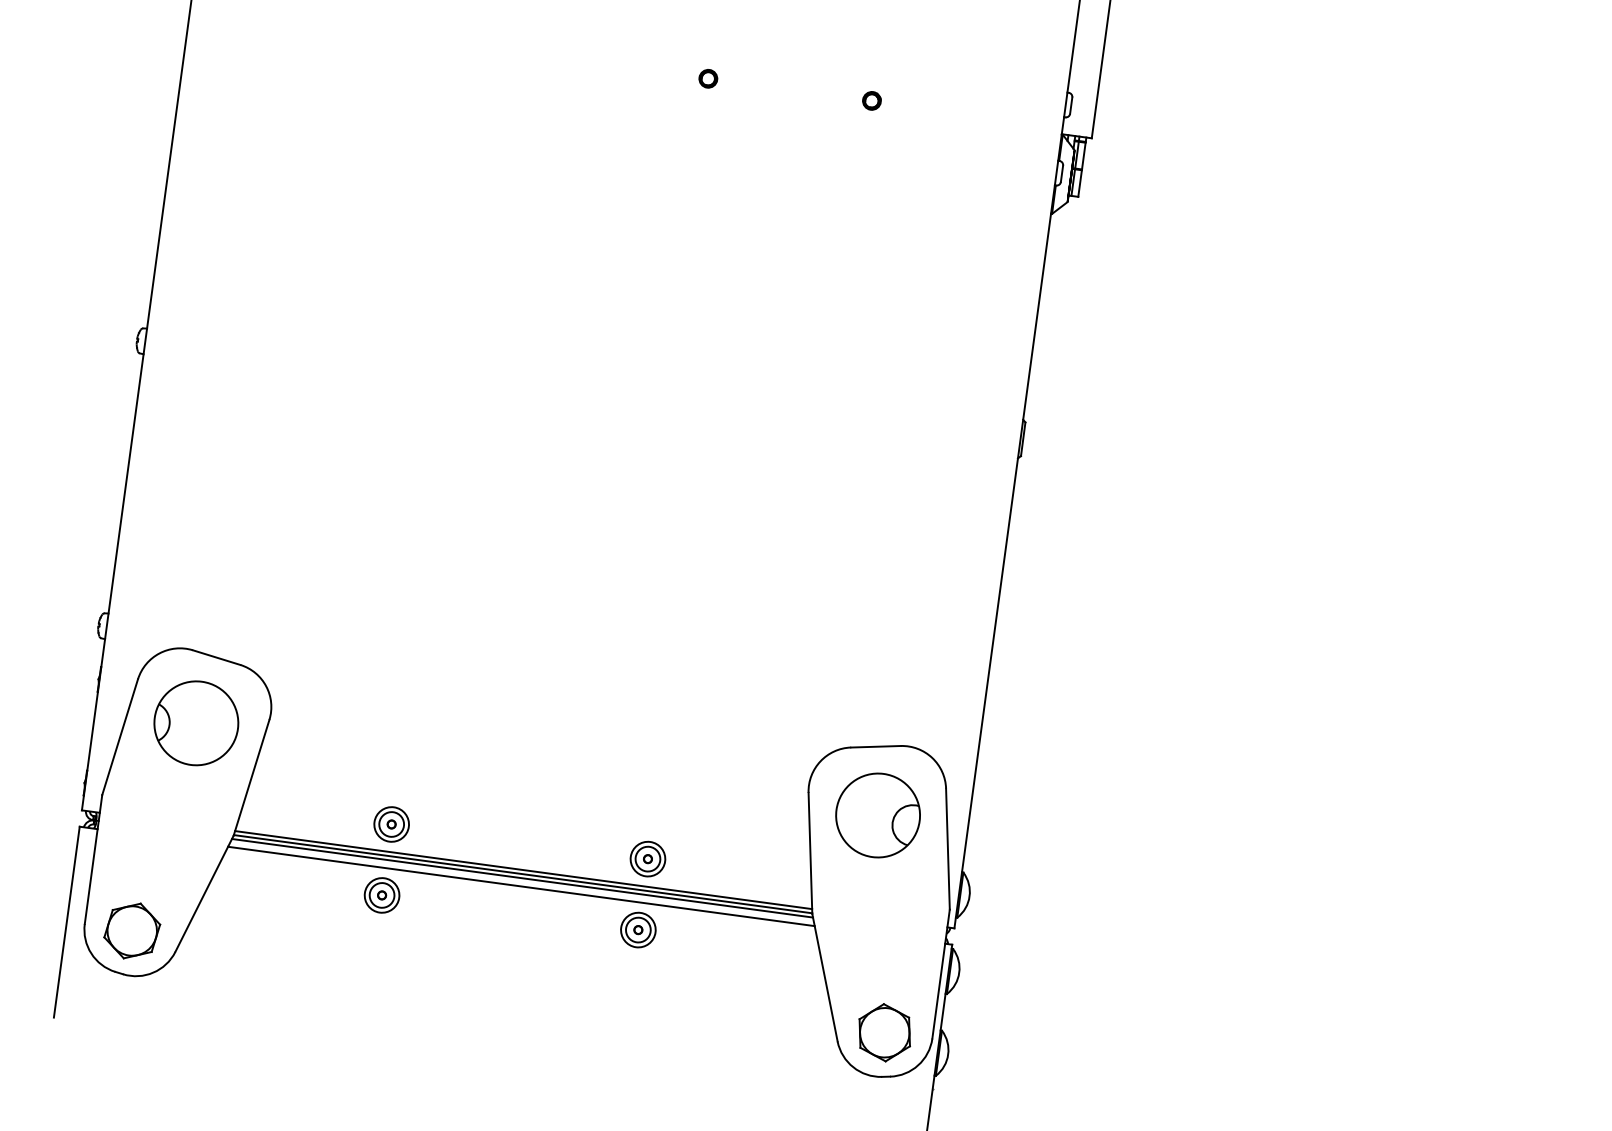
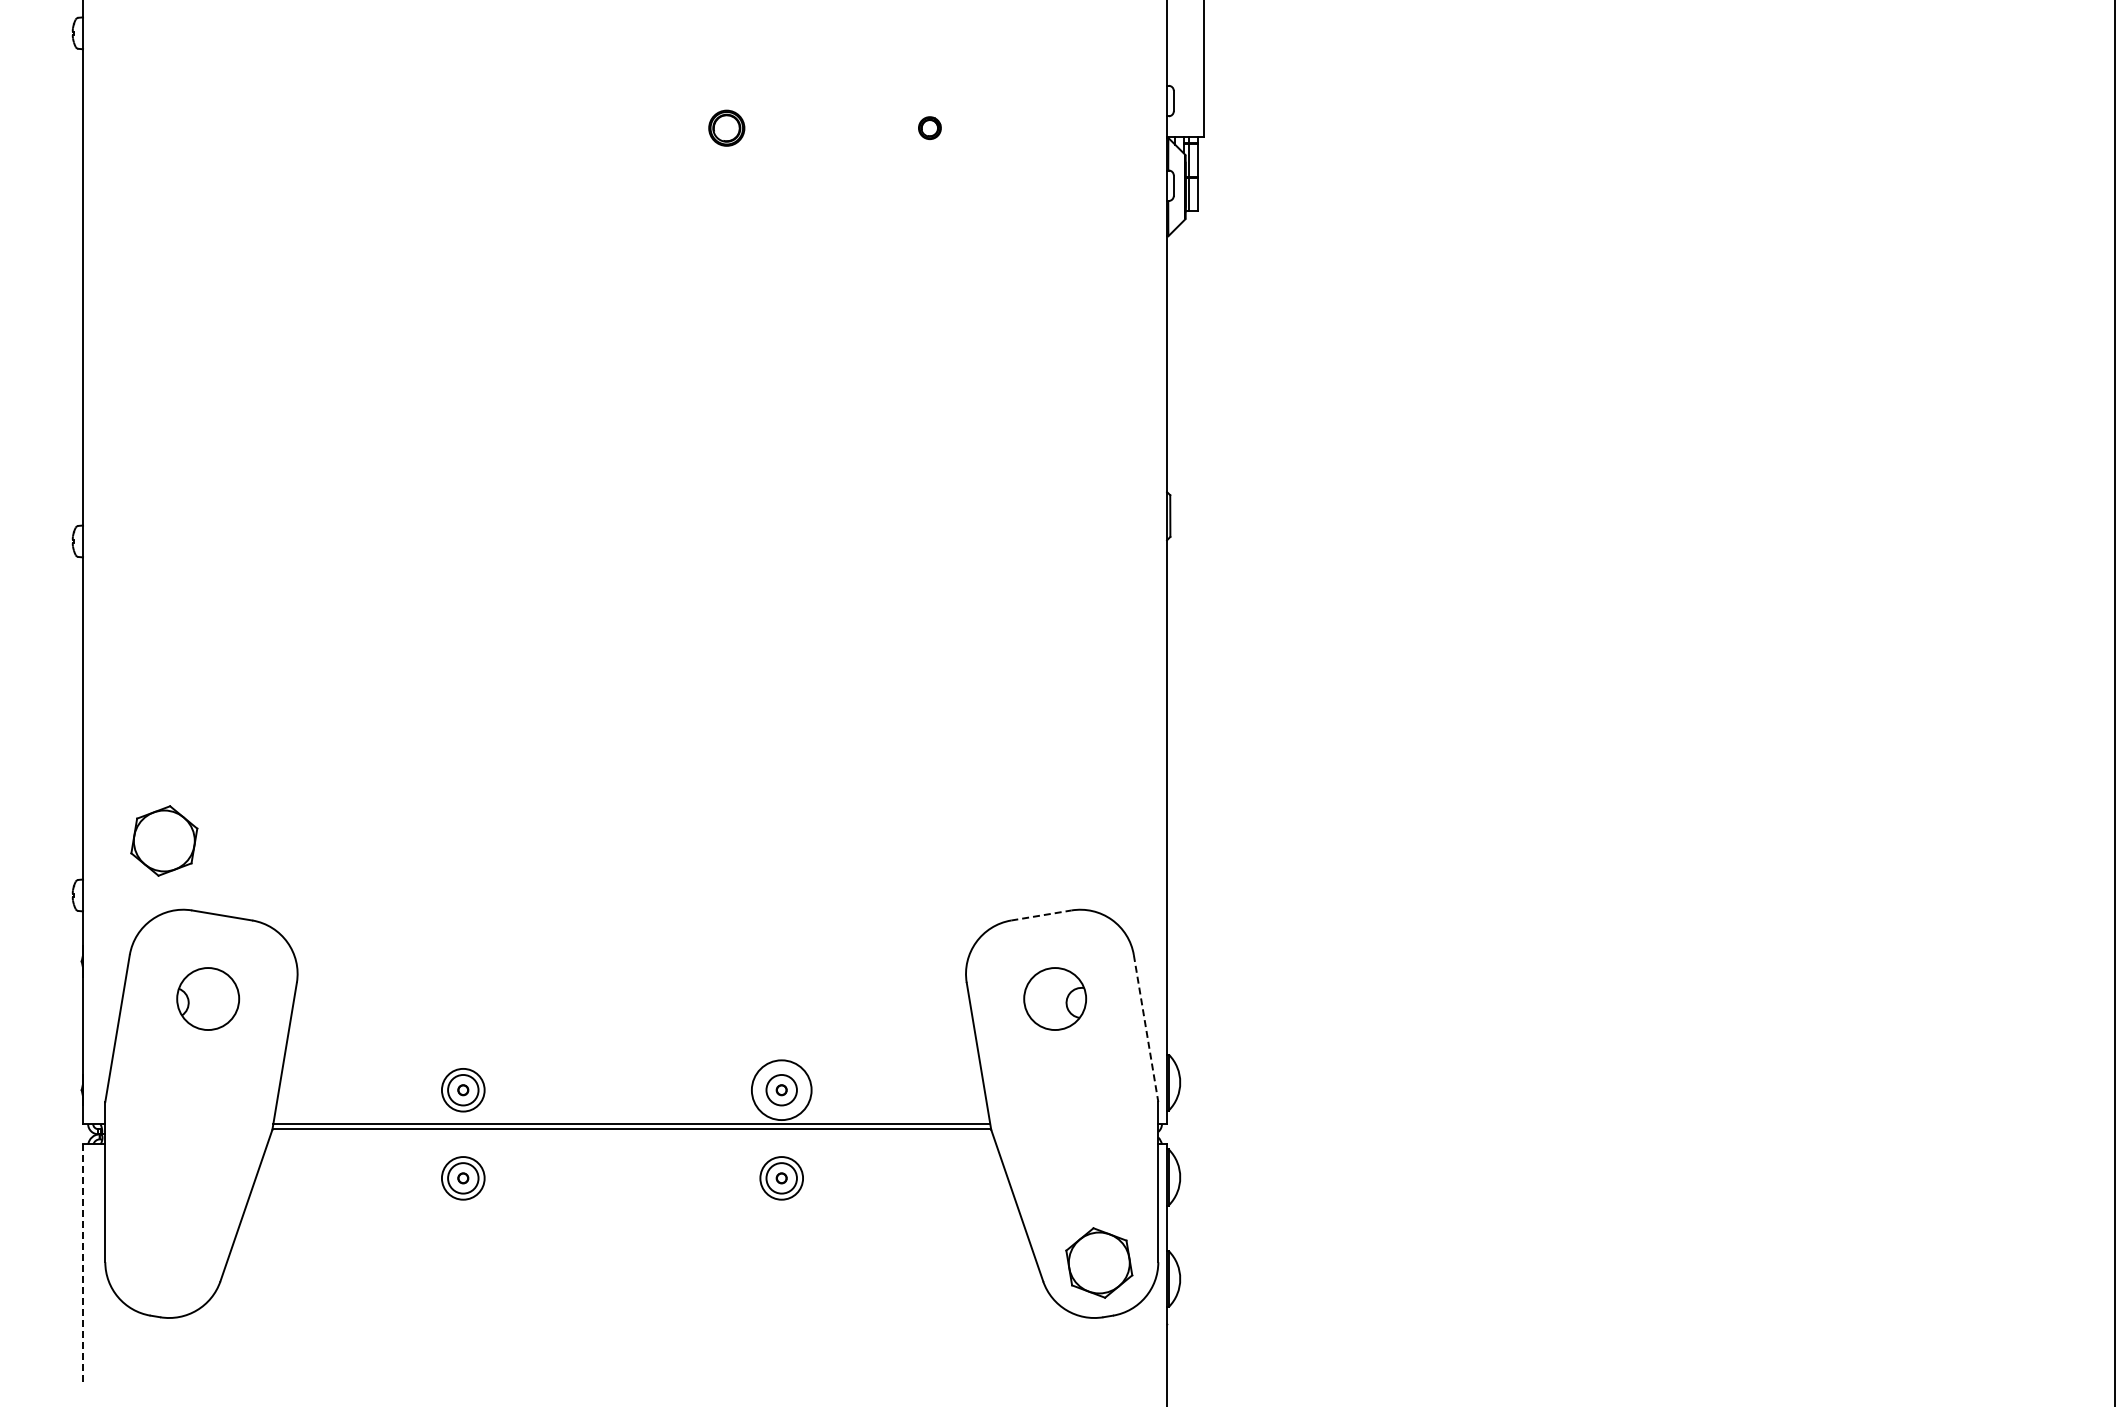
part: (708, 78) -> (726, 127), size x1.6
part: (195, 722) -> (207, 998), size x0.6
line: (876, 746) -> (1041, 915), solid -> dashed
part: (877, 815) -> (1054, 998), size x0.6
line: (948, 849) -> (1146, 1028), solid -> dashed
circle: (647, 858) -> (781, 1089), size x1.4
line: (522, 878) -> (631, 1134), removed
line: (521, 886) -> (631, 1144), removed
line: (67, 921) -> (83, 1262), solid -> dashed
part: (132, 930) -> (164, 840), moved

